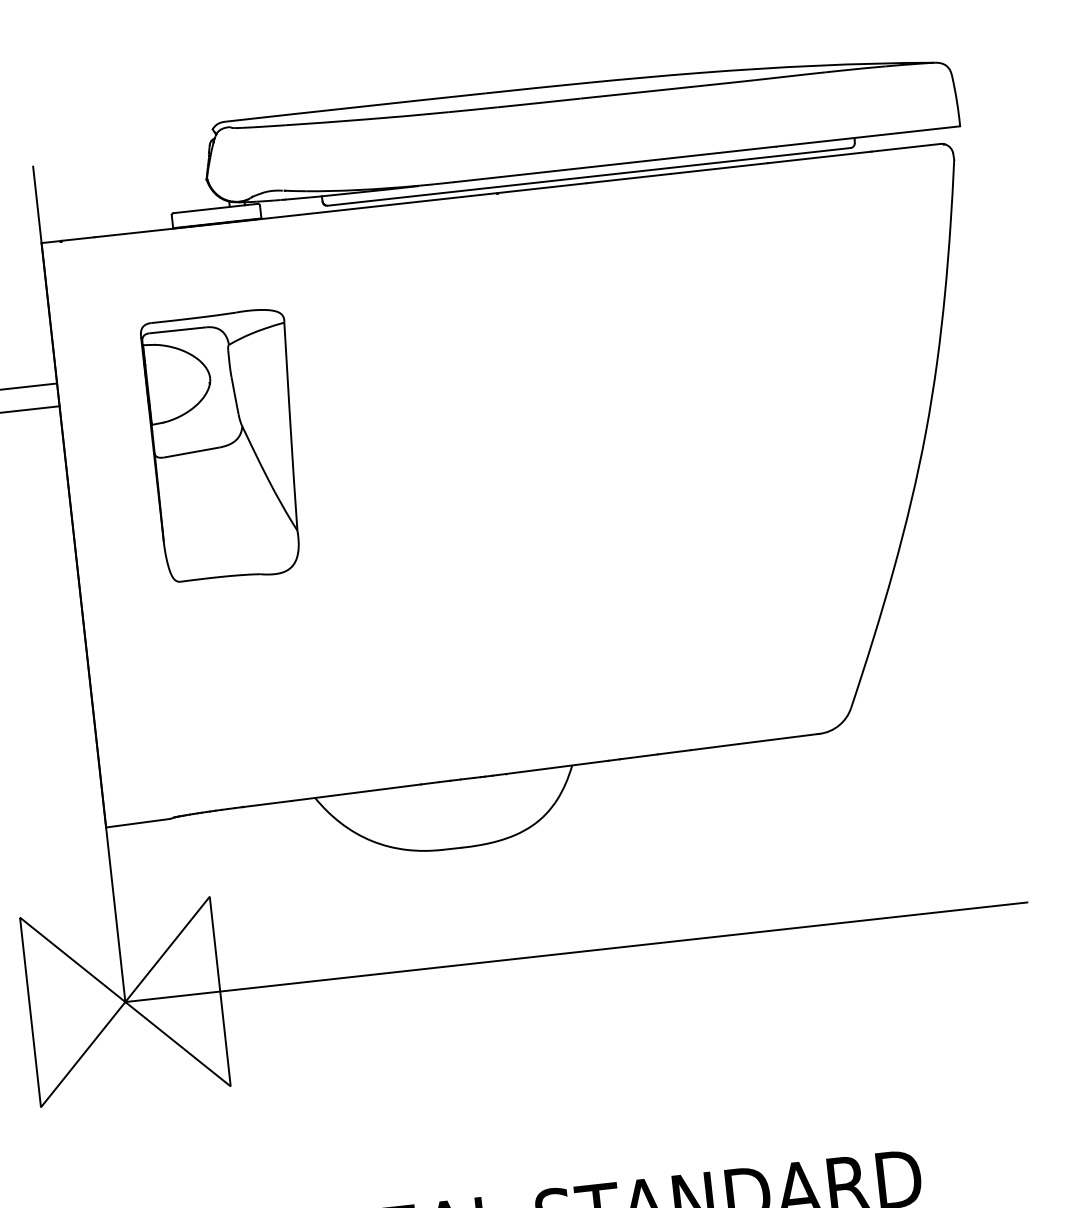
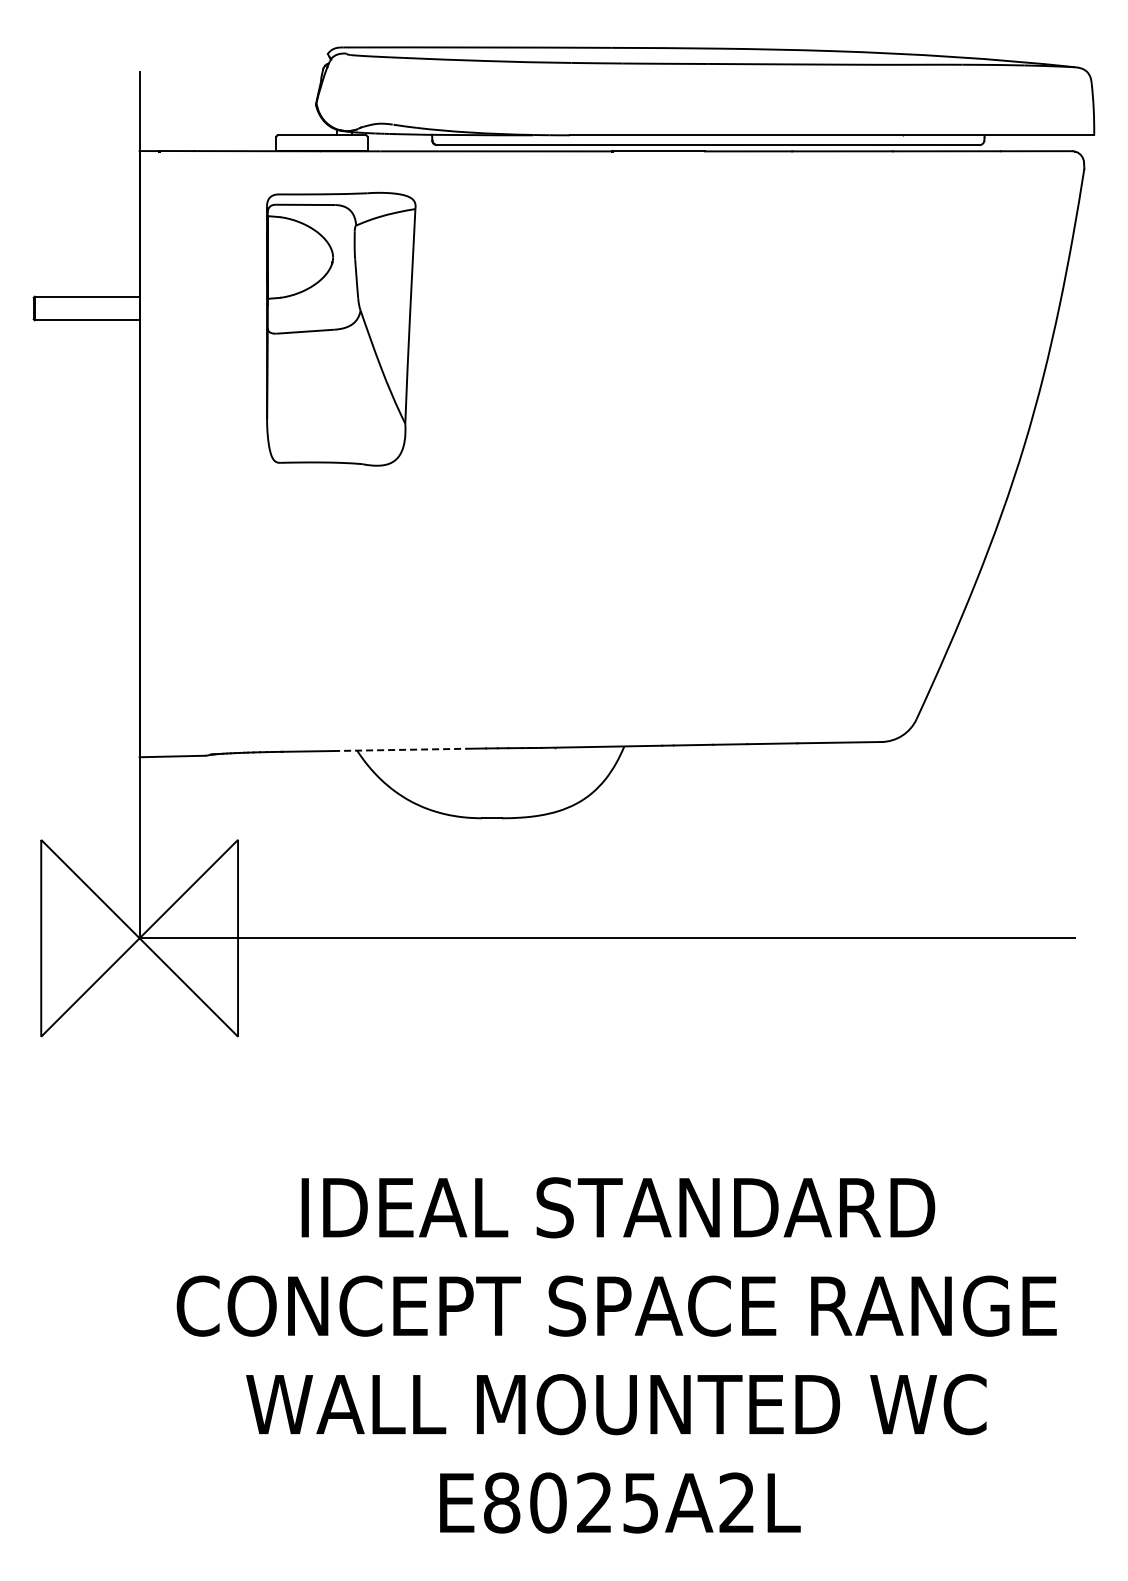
part: (225, 445) -> (341, 328), moved
line: (356, 792) -> (400, 749), solid -> dashed

